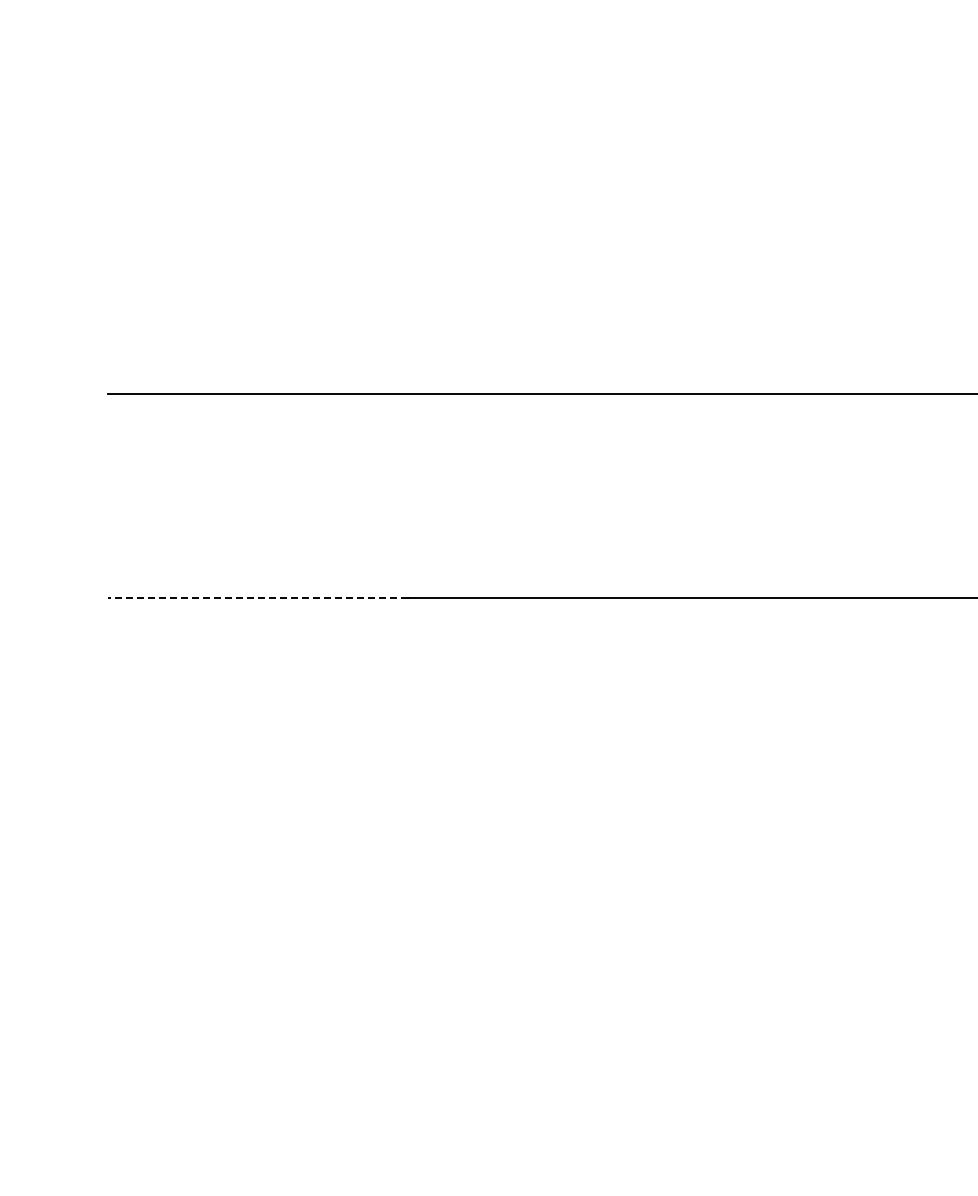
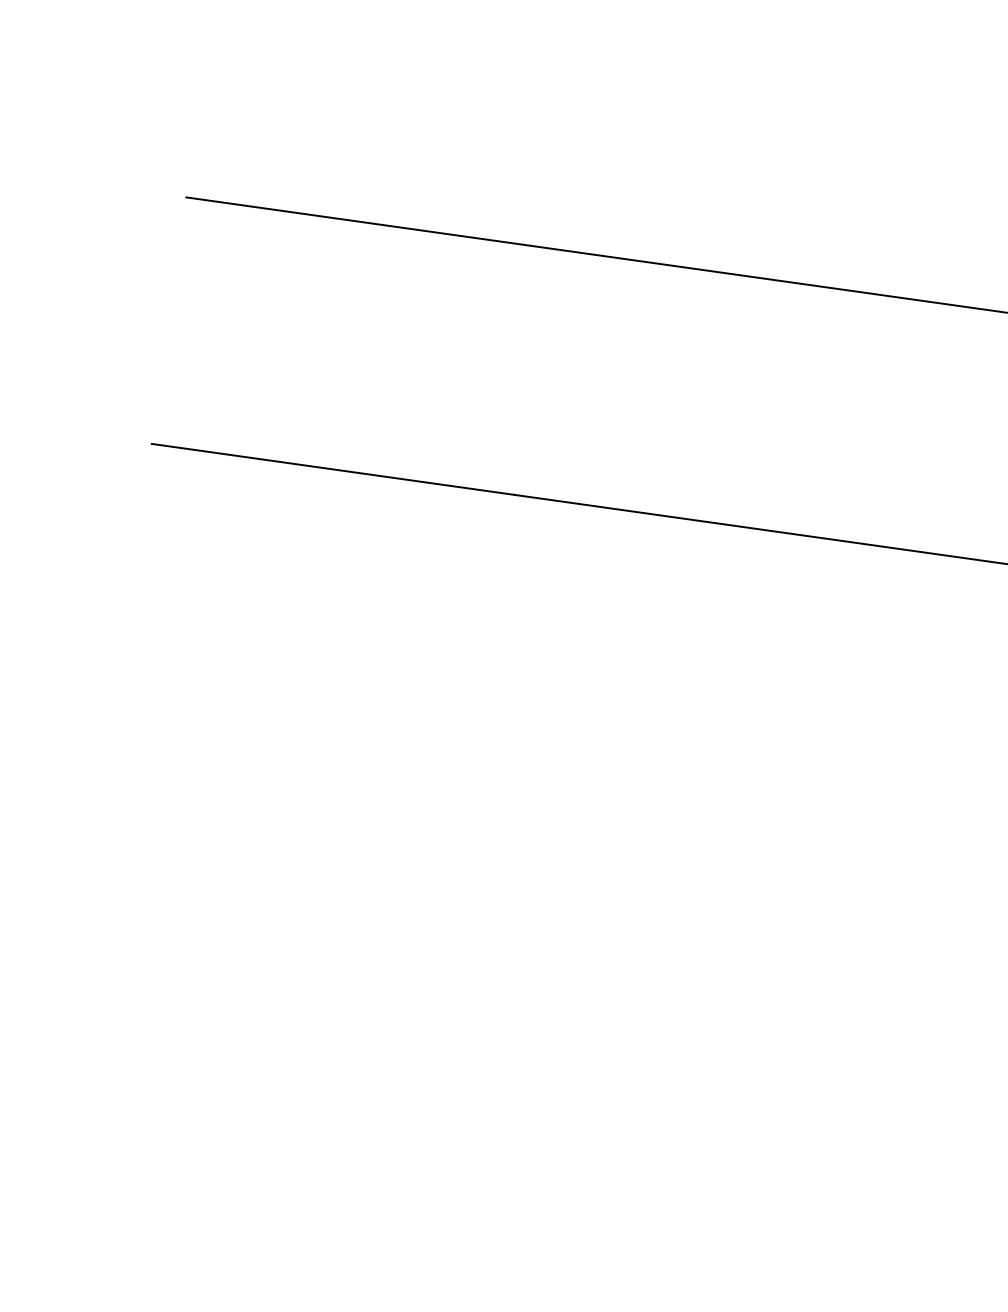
line: (257, 598) -> (332, 469), dashed -> solid

